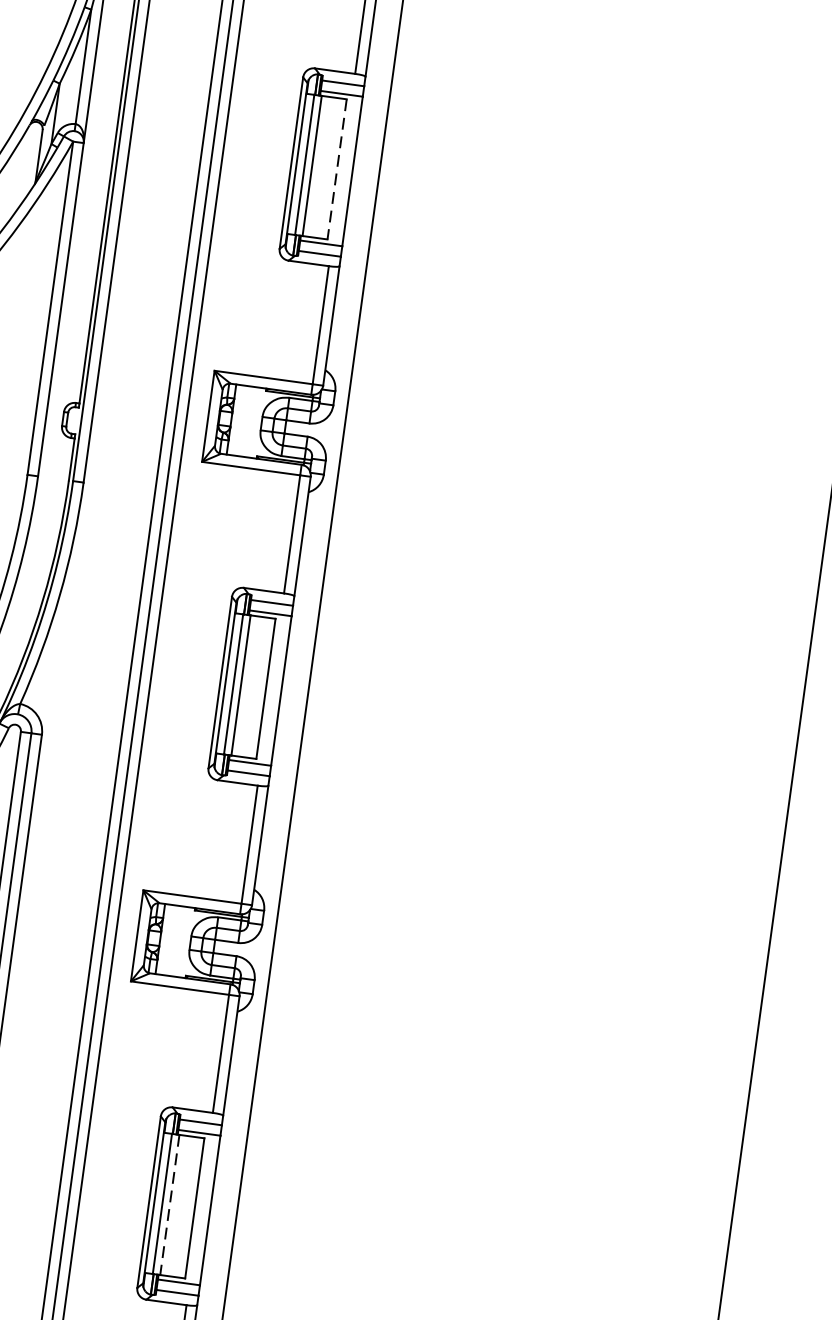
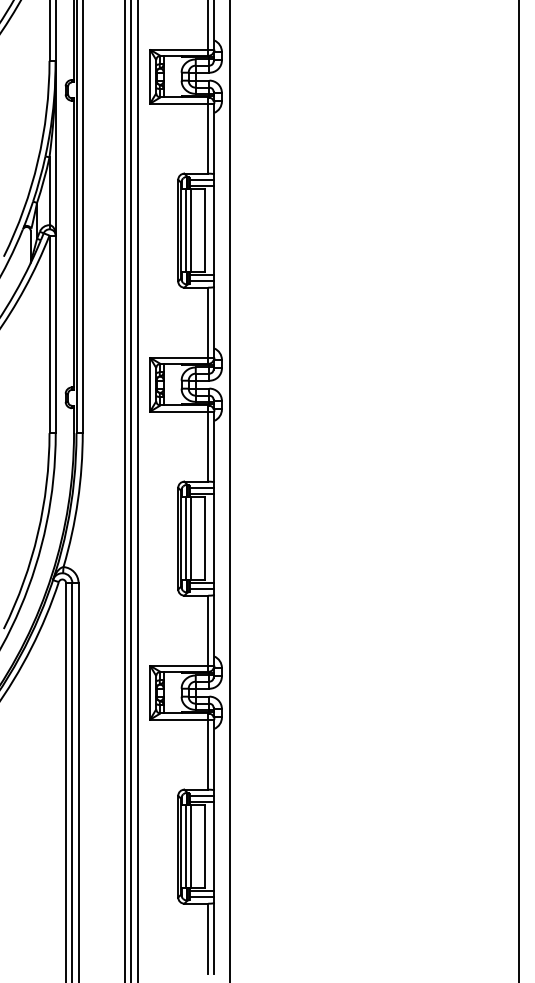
line: (337, 169) -> (205, 230), dashed -> solid
line: (169, 1204) -> (190, 846), dashed -> solid

